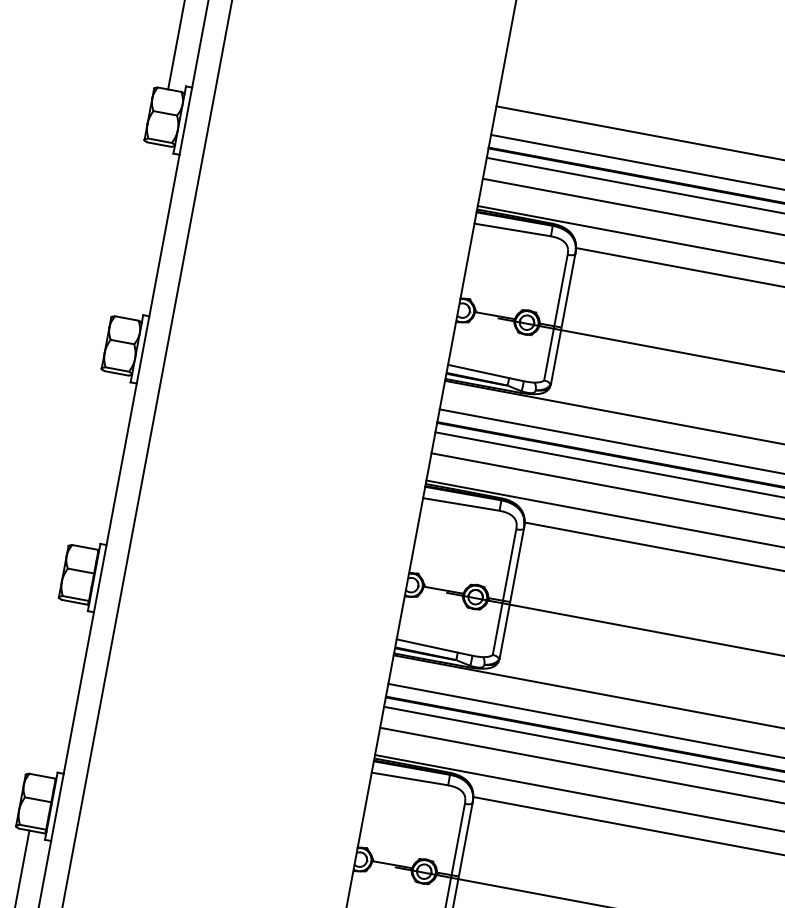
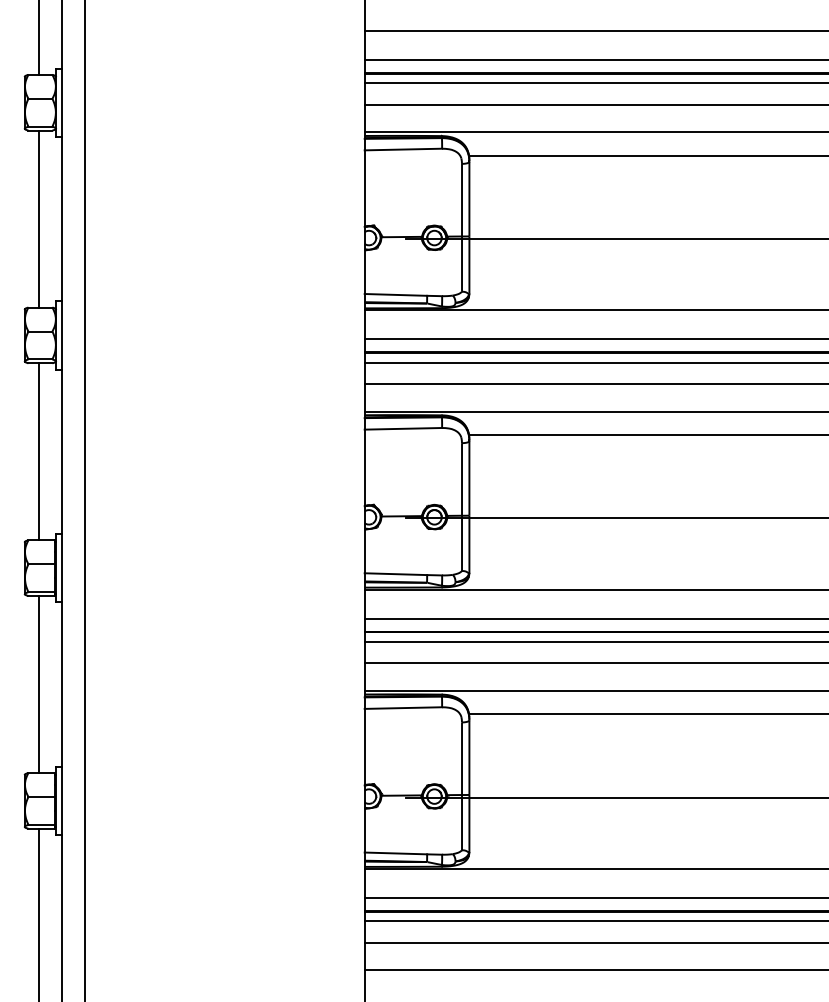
line: (141, 230) -> (38, 218), added
line: (98, 459) -> (38, 451), added
line: (55, 688) -> (38, 684), added

